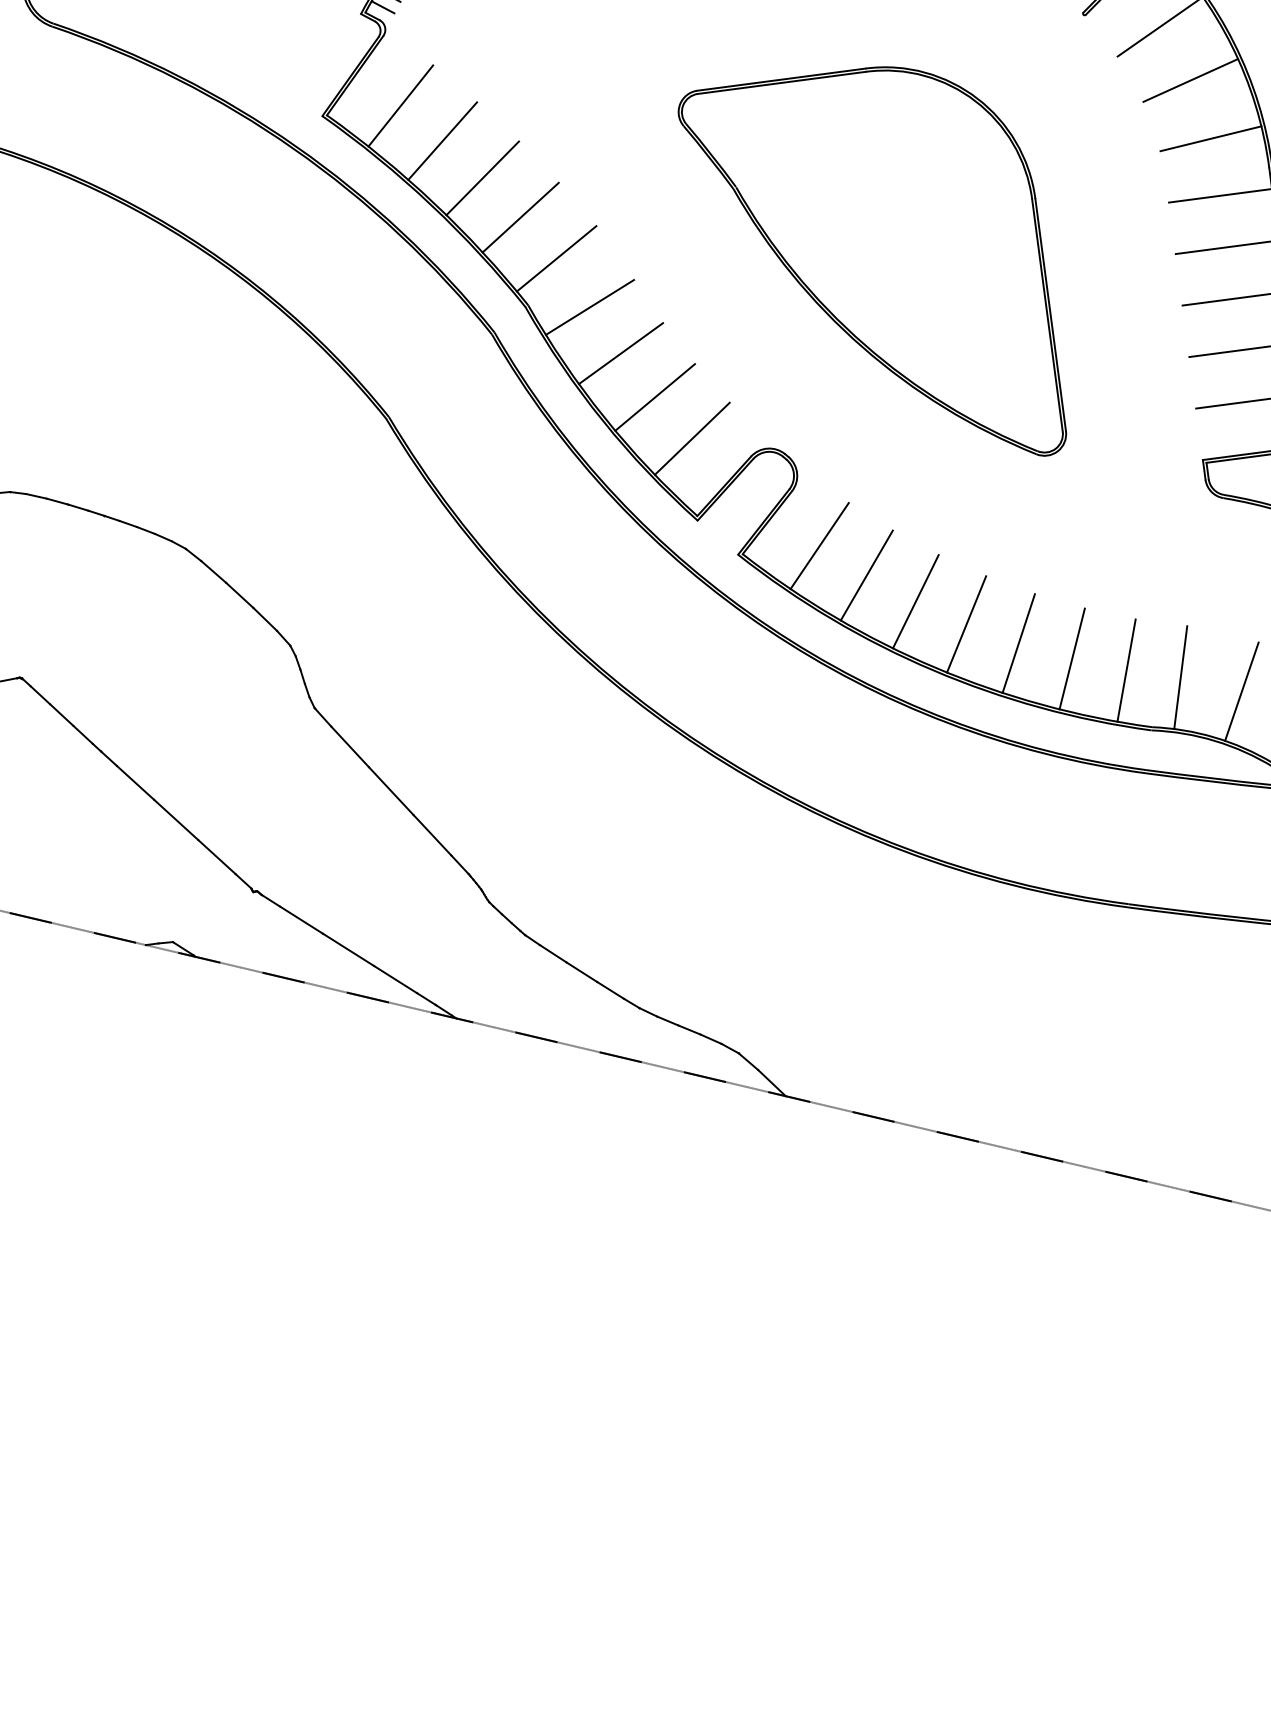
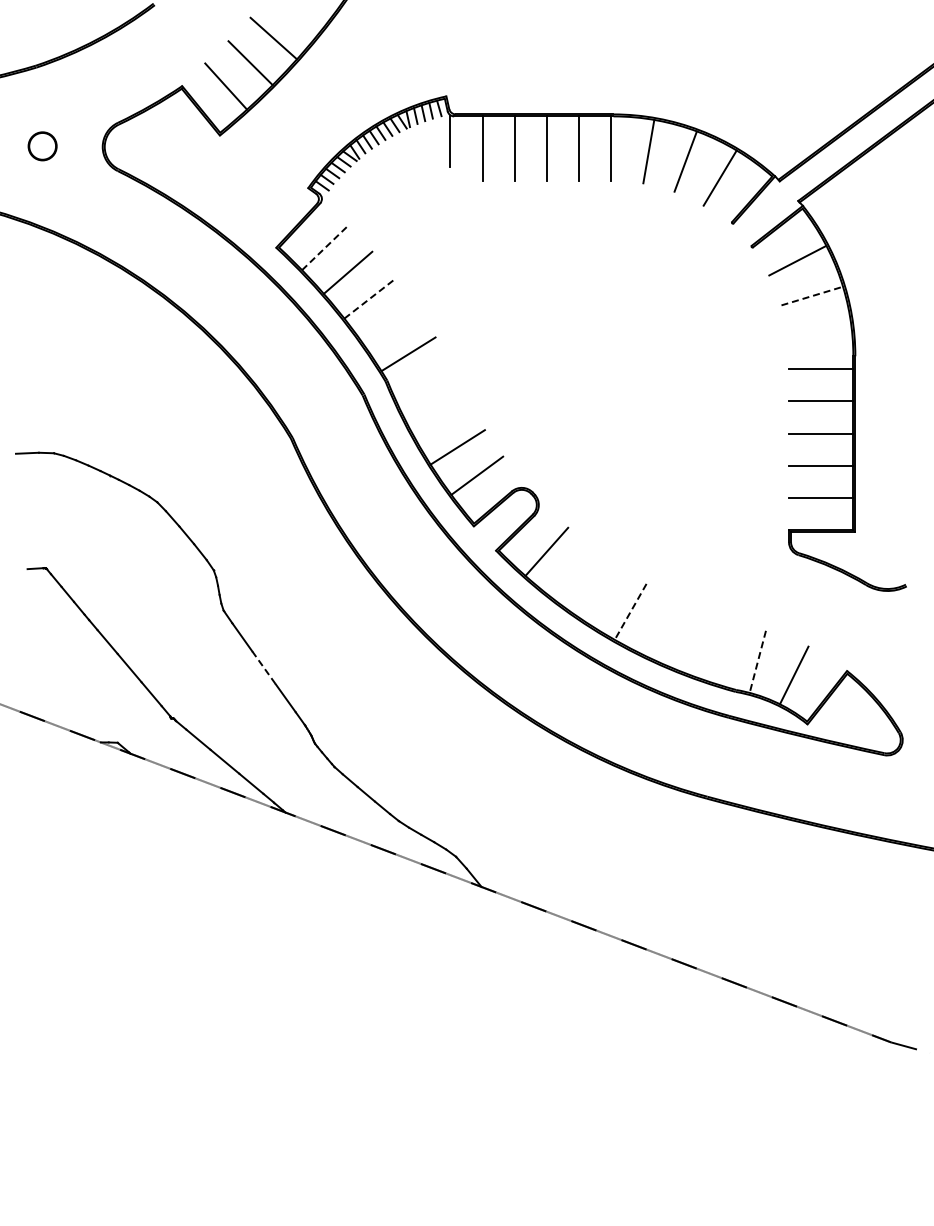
line: (1191, 79) -> (812, 295), solid -> dashed
line: (401, 105) -> (325, 247), solid -> dashed
line: (1210, 138) -> (819, 333), removed
line: (483, 177) -> (370, 298), solid -> dashed
line: (520, 216) -> (389, 325), removed
part: (872, 272) -> (601, 388), removed
line: (589, 306) -> (424, 386), removed
line: (621, 353) -> (440, 417), removed
line: (865, 575) -> (572, 573), removed
line: (916, 601) -> (601, 593), removed
line: (966, 625) -> (630, 612), solid -> dashed
line: (1019, 642) -> (661, 627), removed
line: (1071, 658) -> (692, 641), removed
line: (1125, 669) -> (724, 652), removed
line: (1180, 678) -> (757, 662), solid -> dashed
line: (392, 792) -> (264, 668), solid -> dashed

